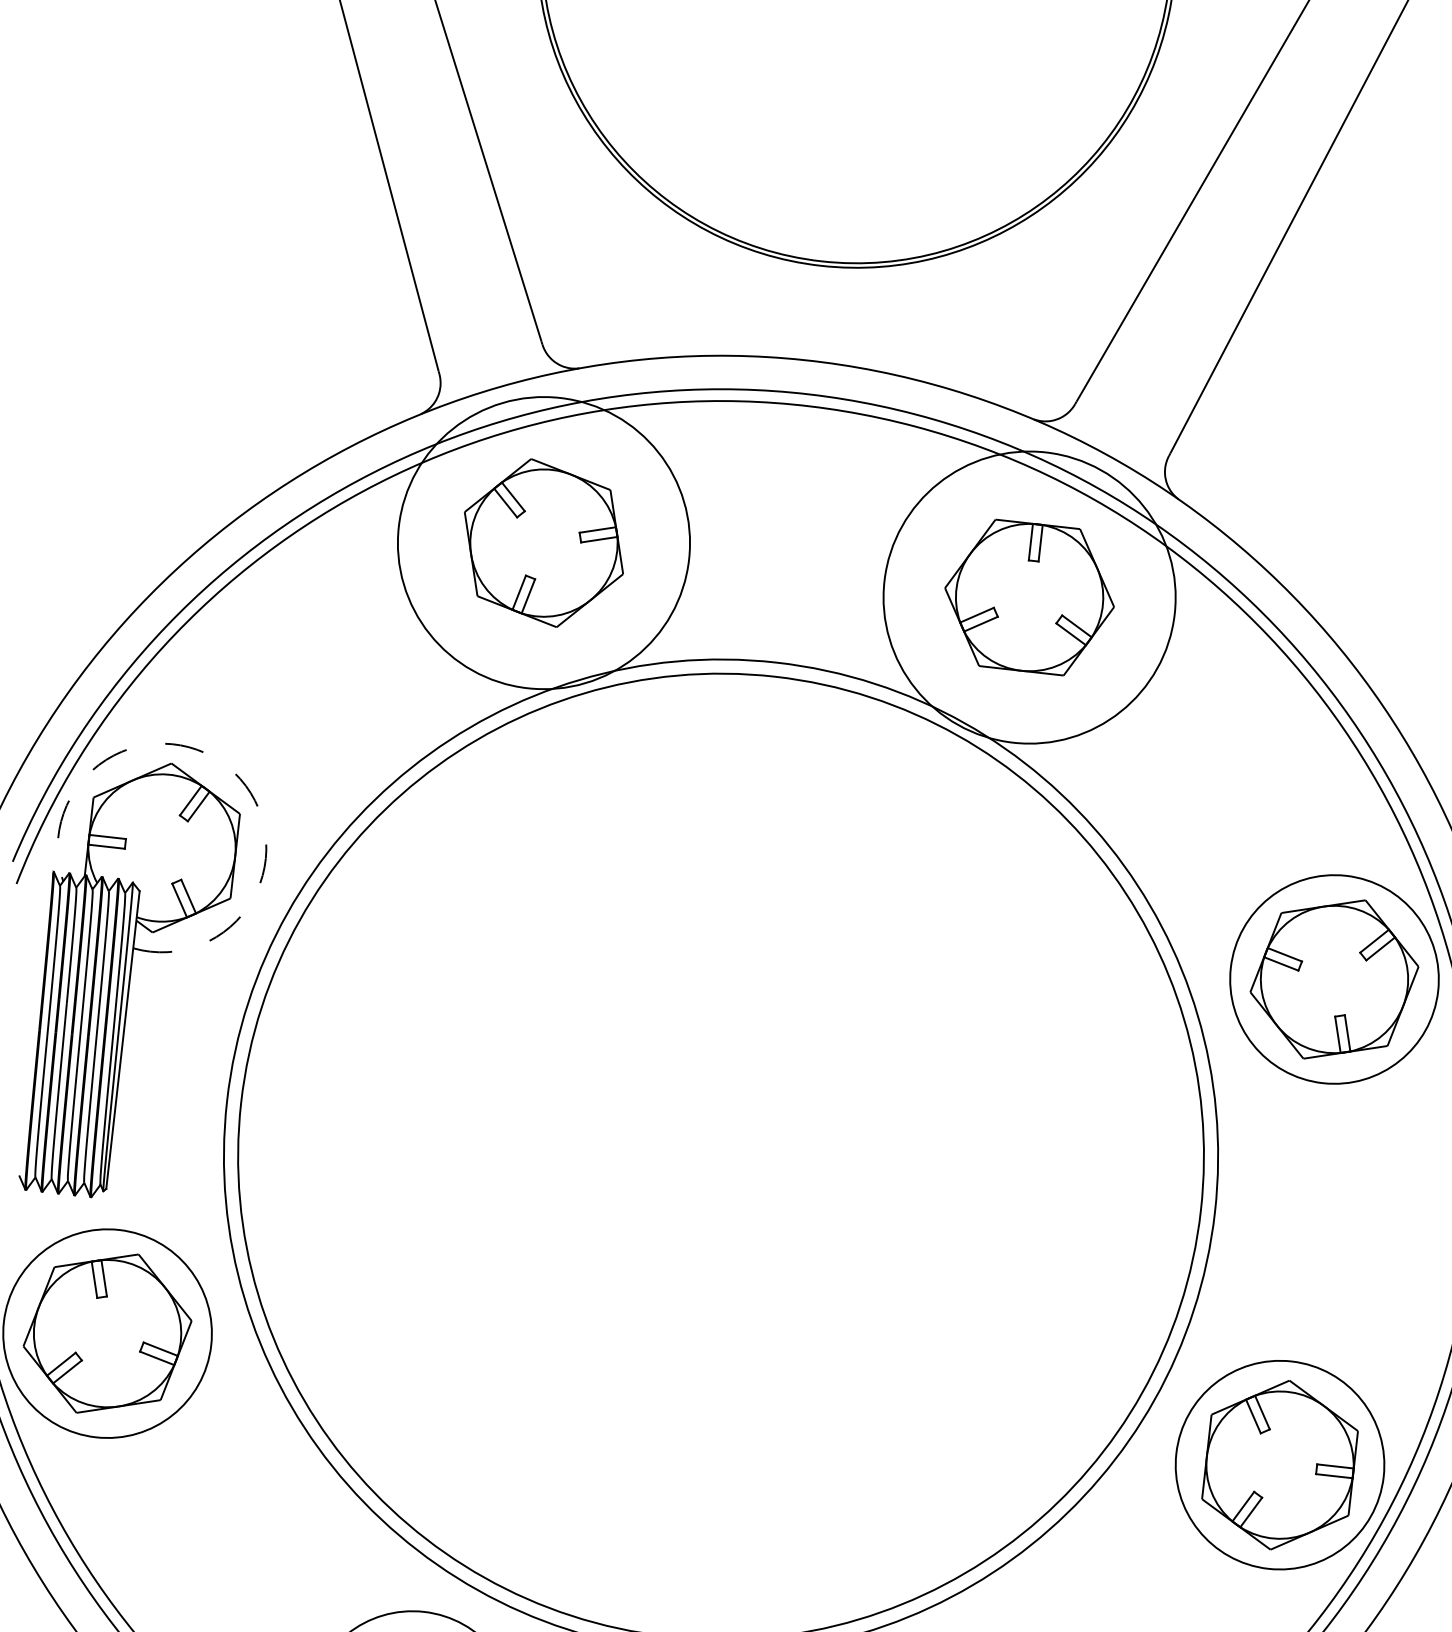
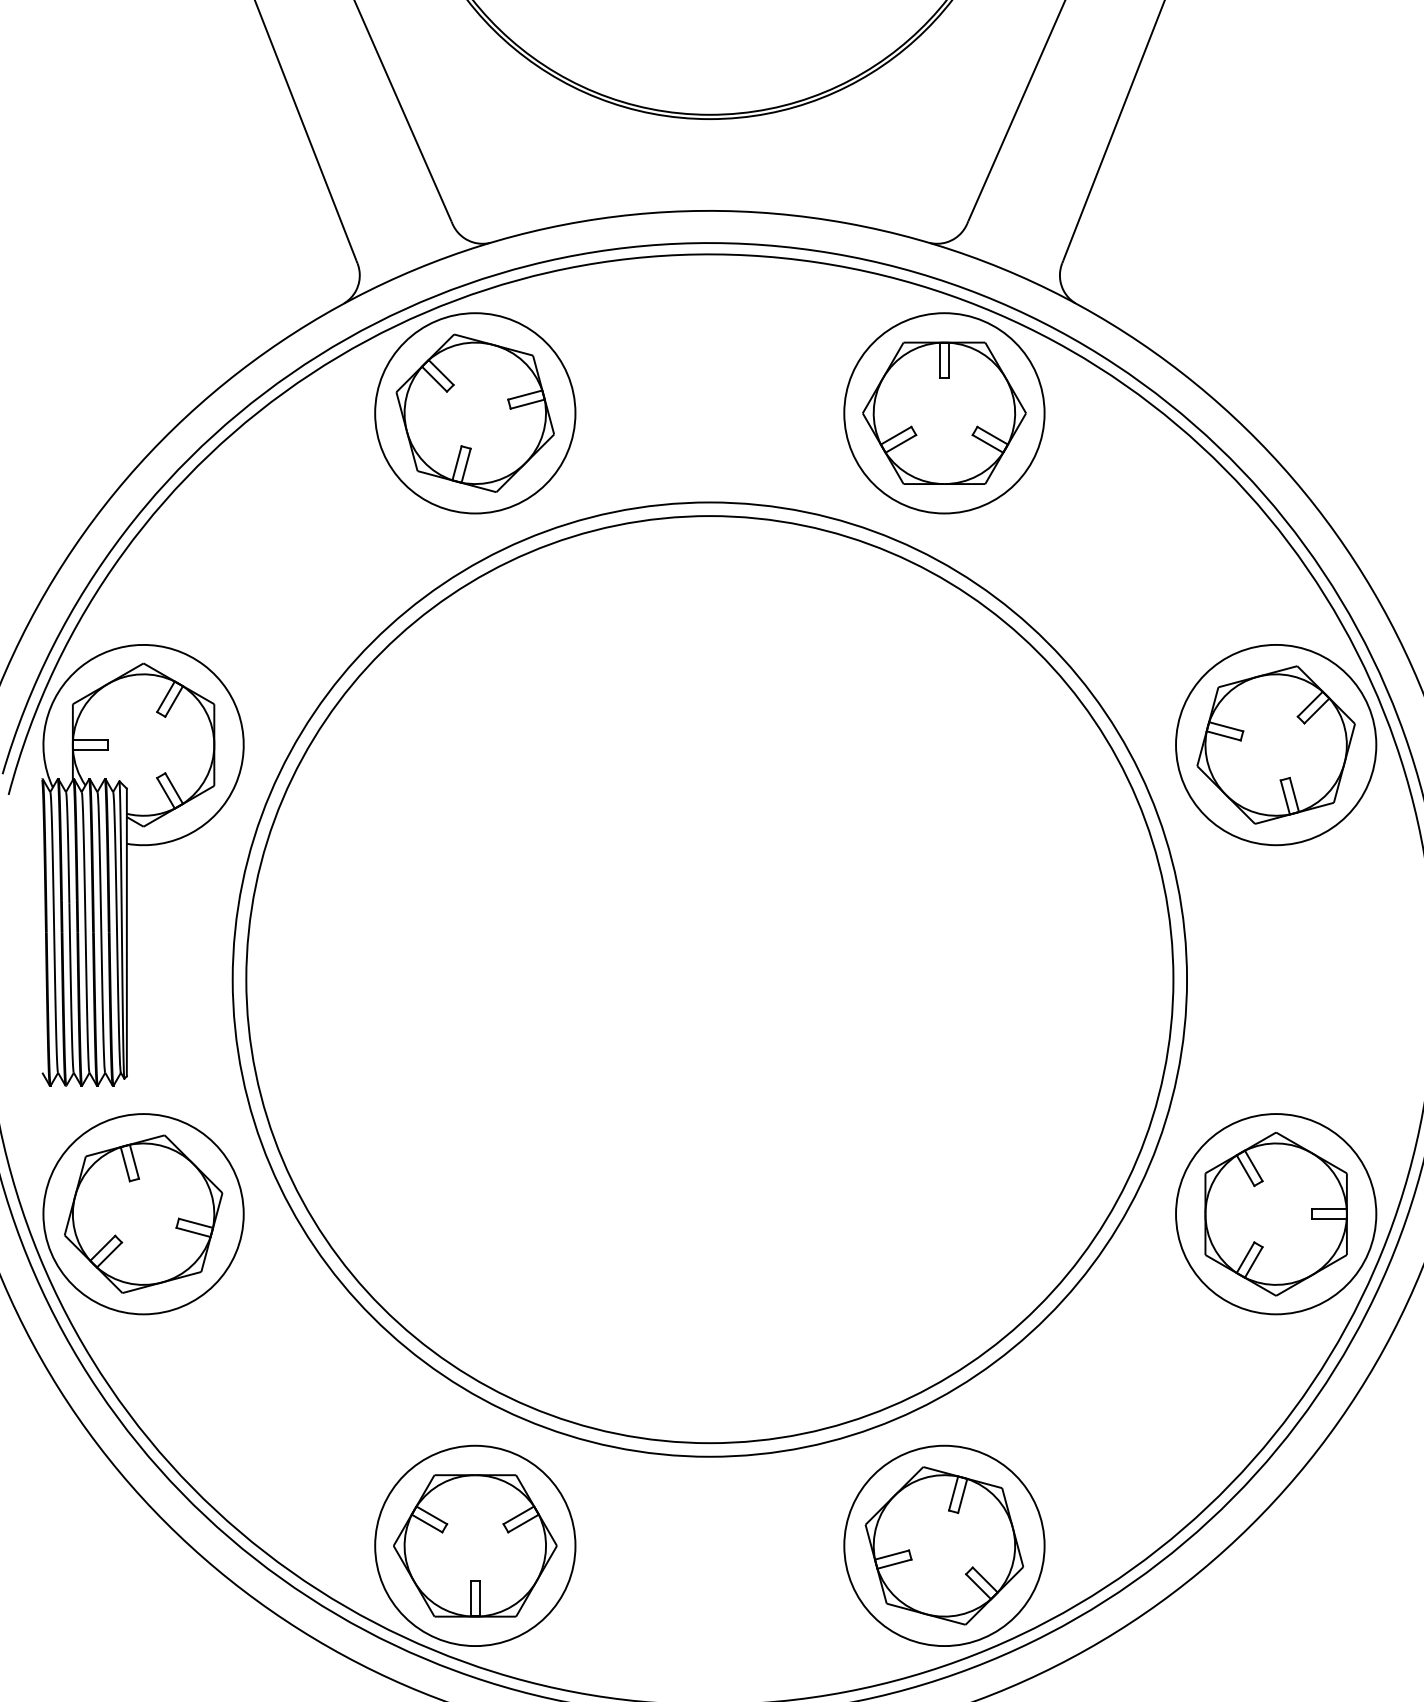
circle: (544, 543) -> (475, 413), size x0.71
circle: (1029, 597) -> (944, 413), size x0.71
arc: (234, 772) -> (204, 665), dashed -> solid

